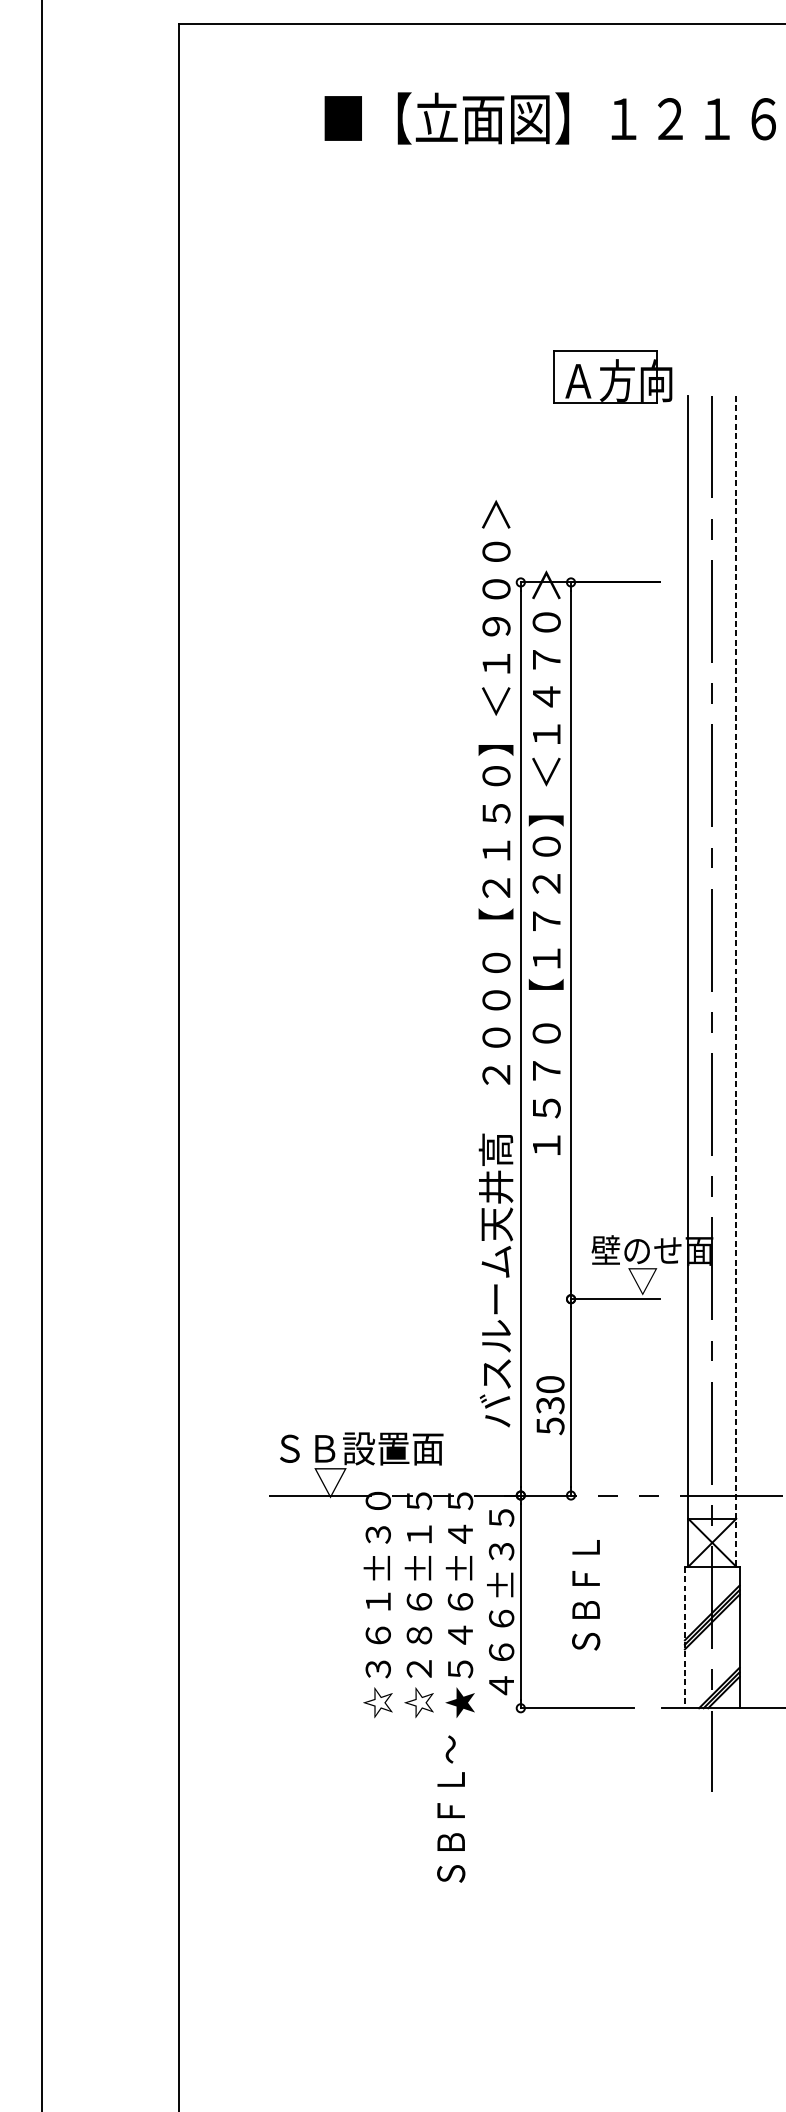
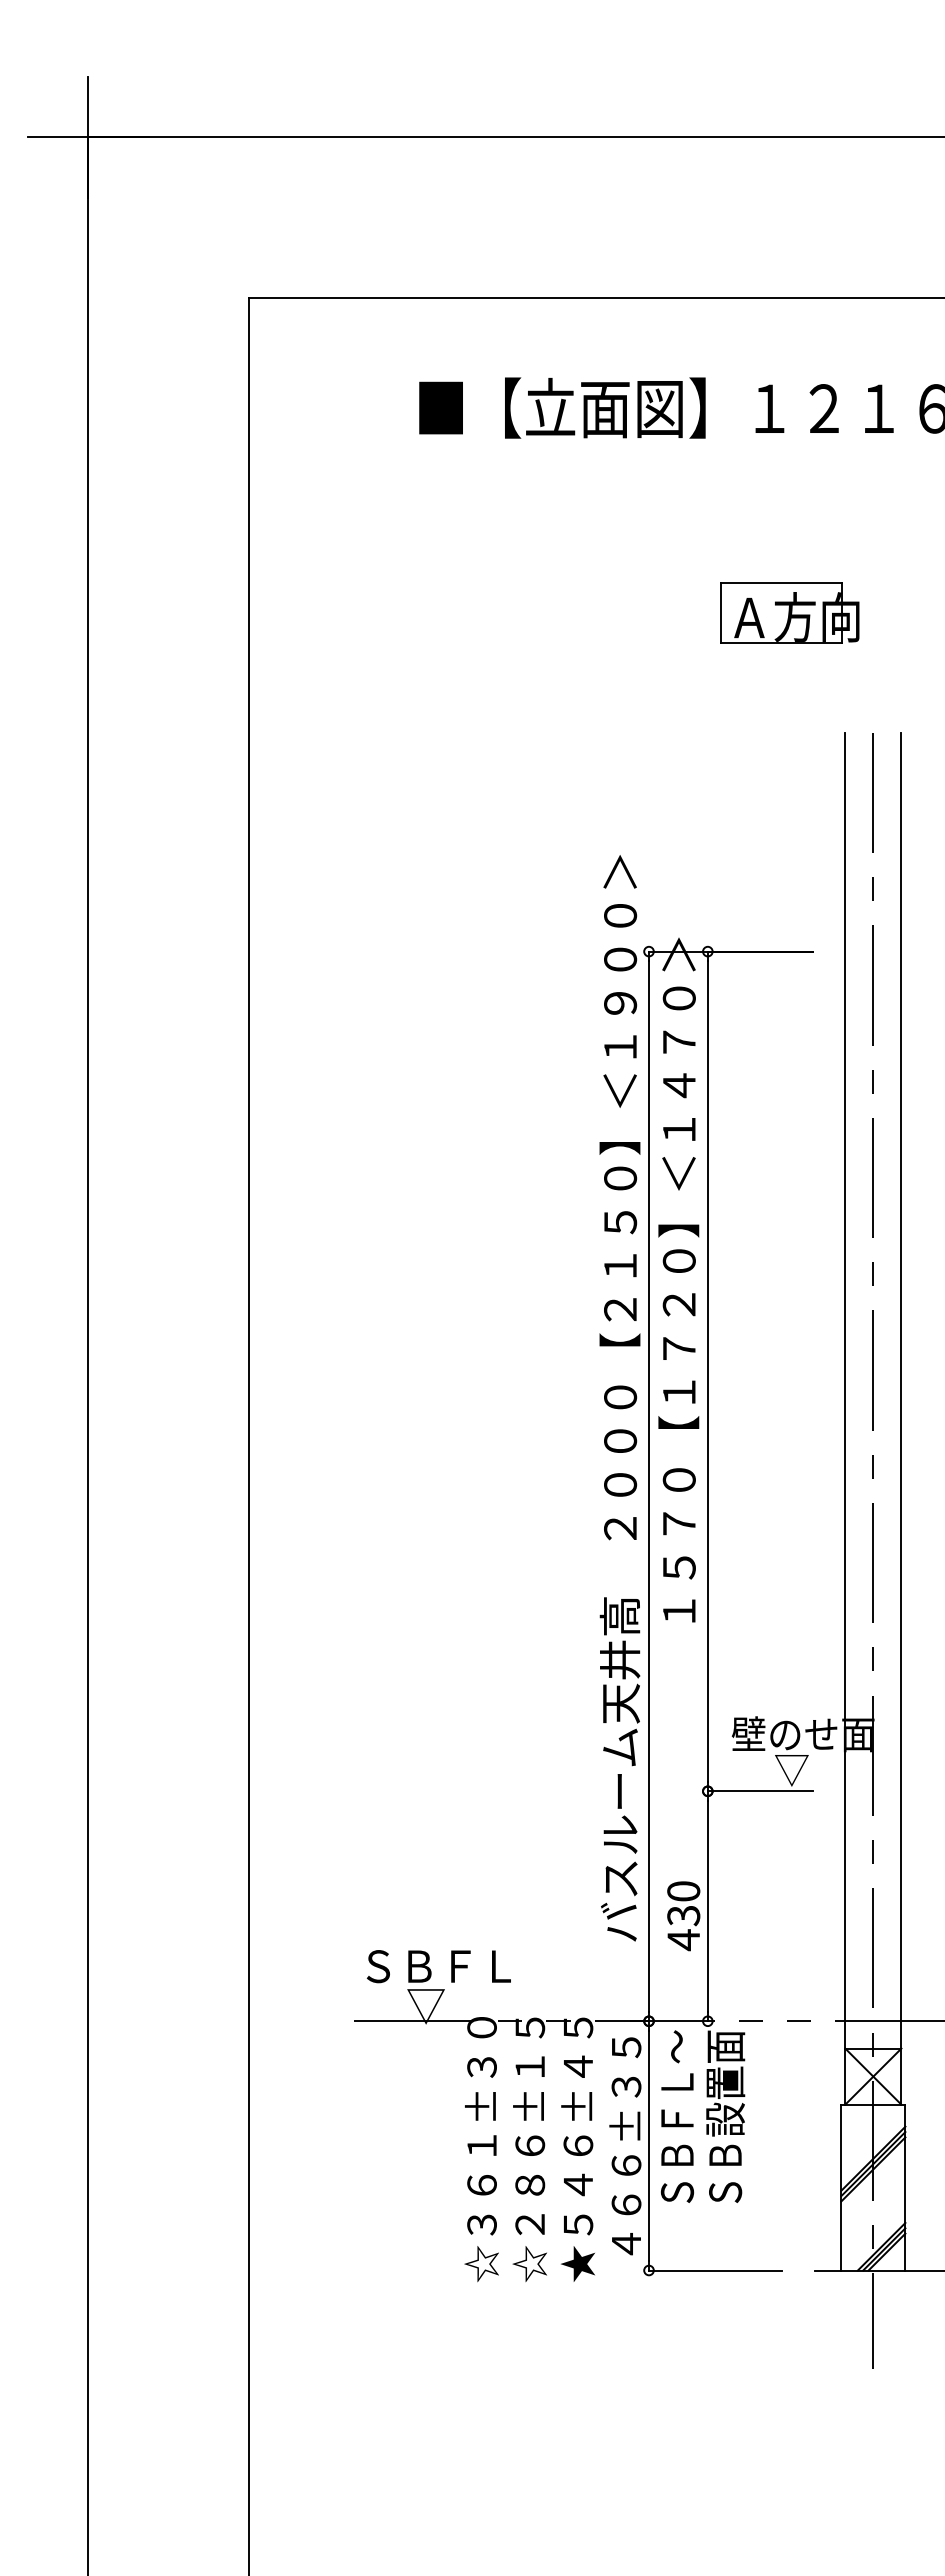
part: (612, 376) -> (789, 612), moved
line: (736, 980) -> (901, 1418), dashed -> solid
text: (550, 1426) -> (683, 1940), 530 -> 430
text: (393, 1448) -> (499, 1966), ＳＢ設置面 -> ＳＢＦＬ
text: (586, 1548) -> (725, 2083), ＳＢＦＬ -> ＳＢ設置面
line: (685, 1637) -> (841, 2187), dashed -> solid
text: (451, 1808) -> (677, 2116), moved

